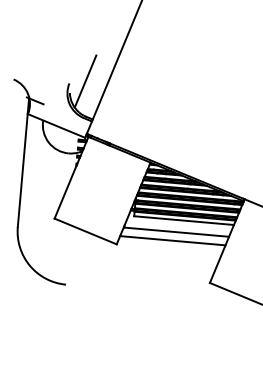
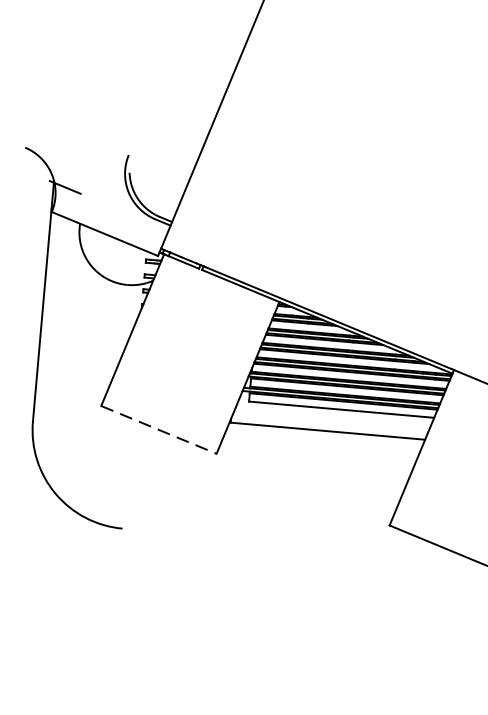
line: (85, 81) -> (158, 151), removed
line: (85, 231) -> (158, 429), solid -> dashed
line: (172, 240) -> (320, 446), removed

